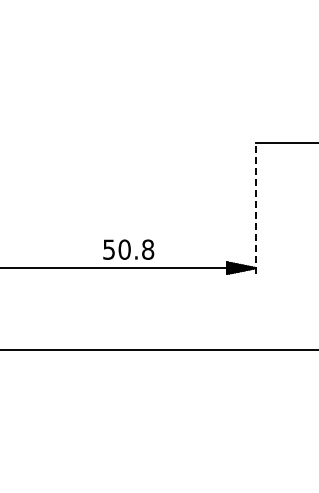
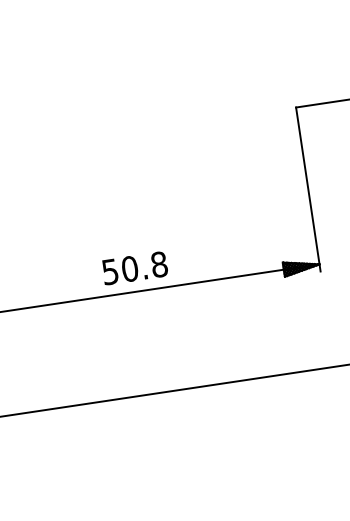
line: (255, 208) -> (307, 189), dashed -> solid
text: (128, 249) -> (134, 268), moved

